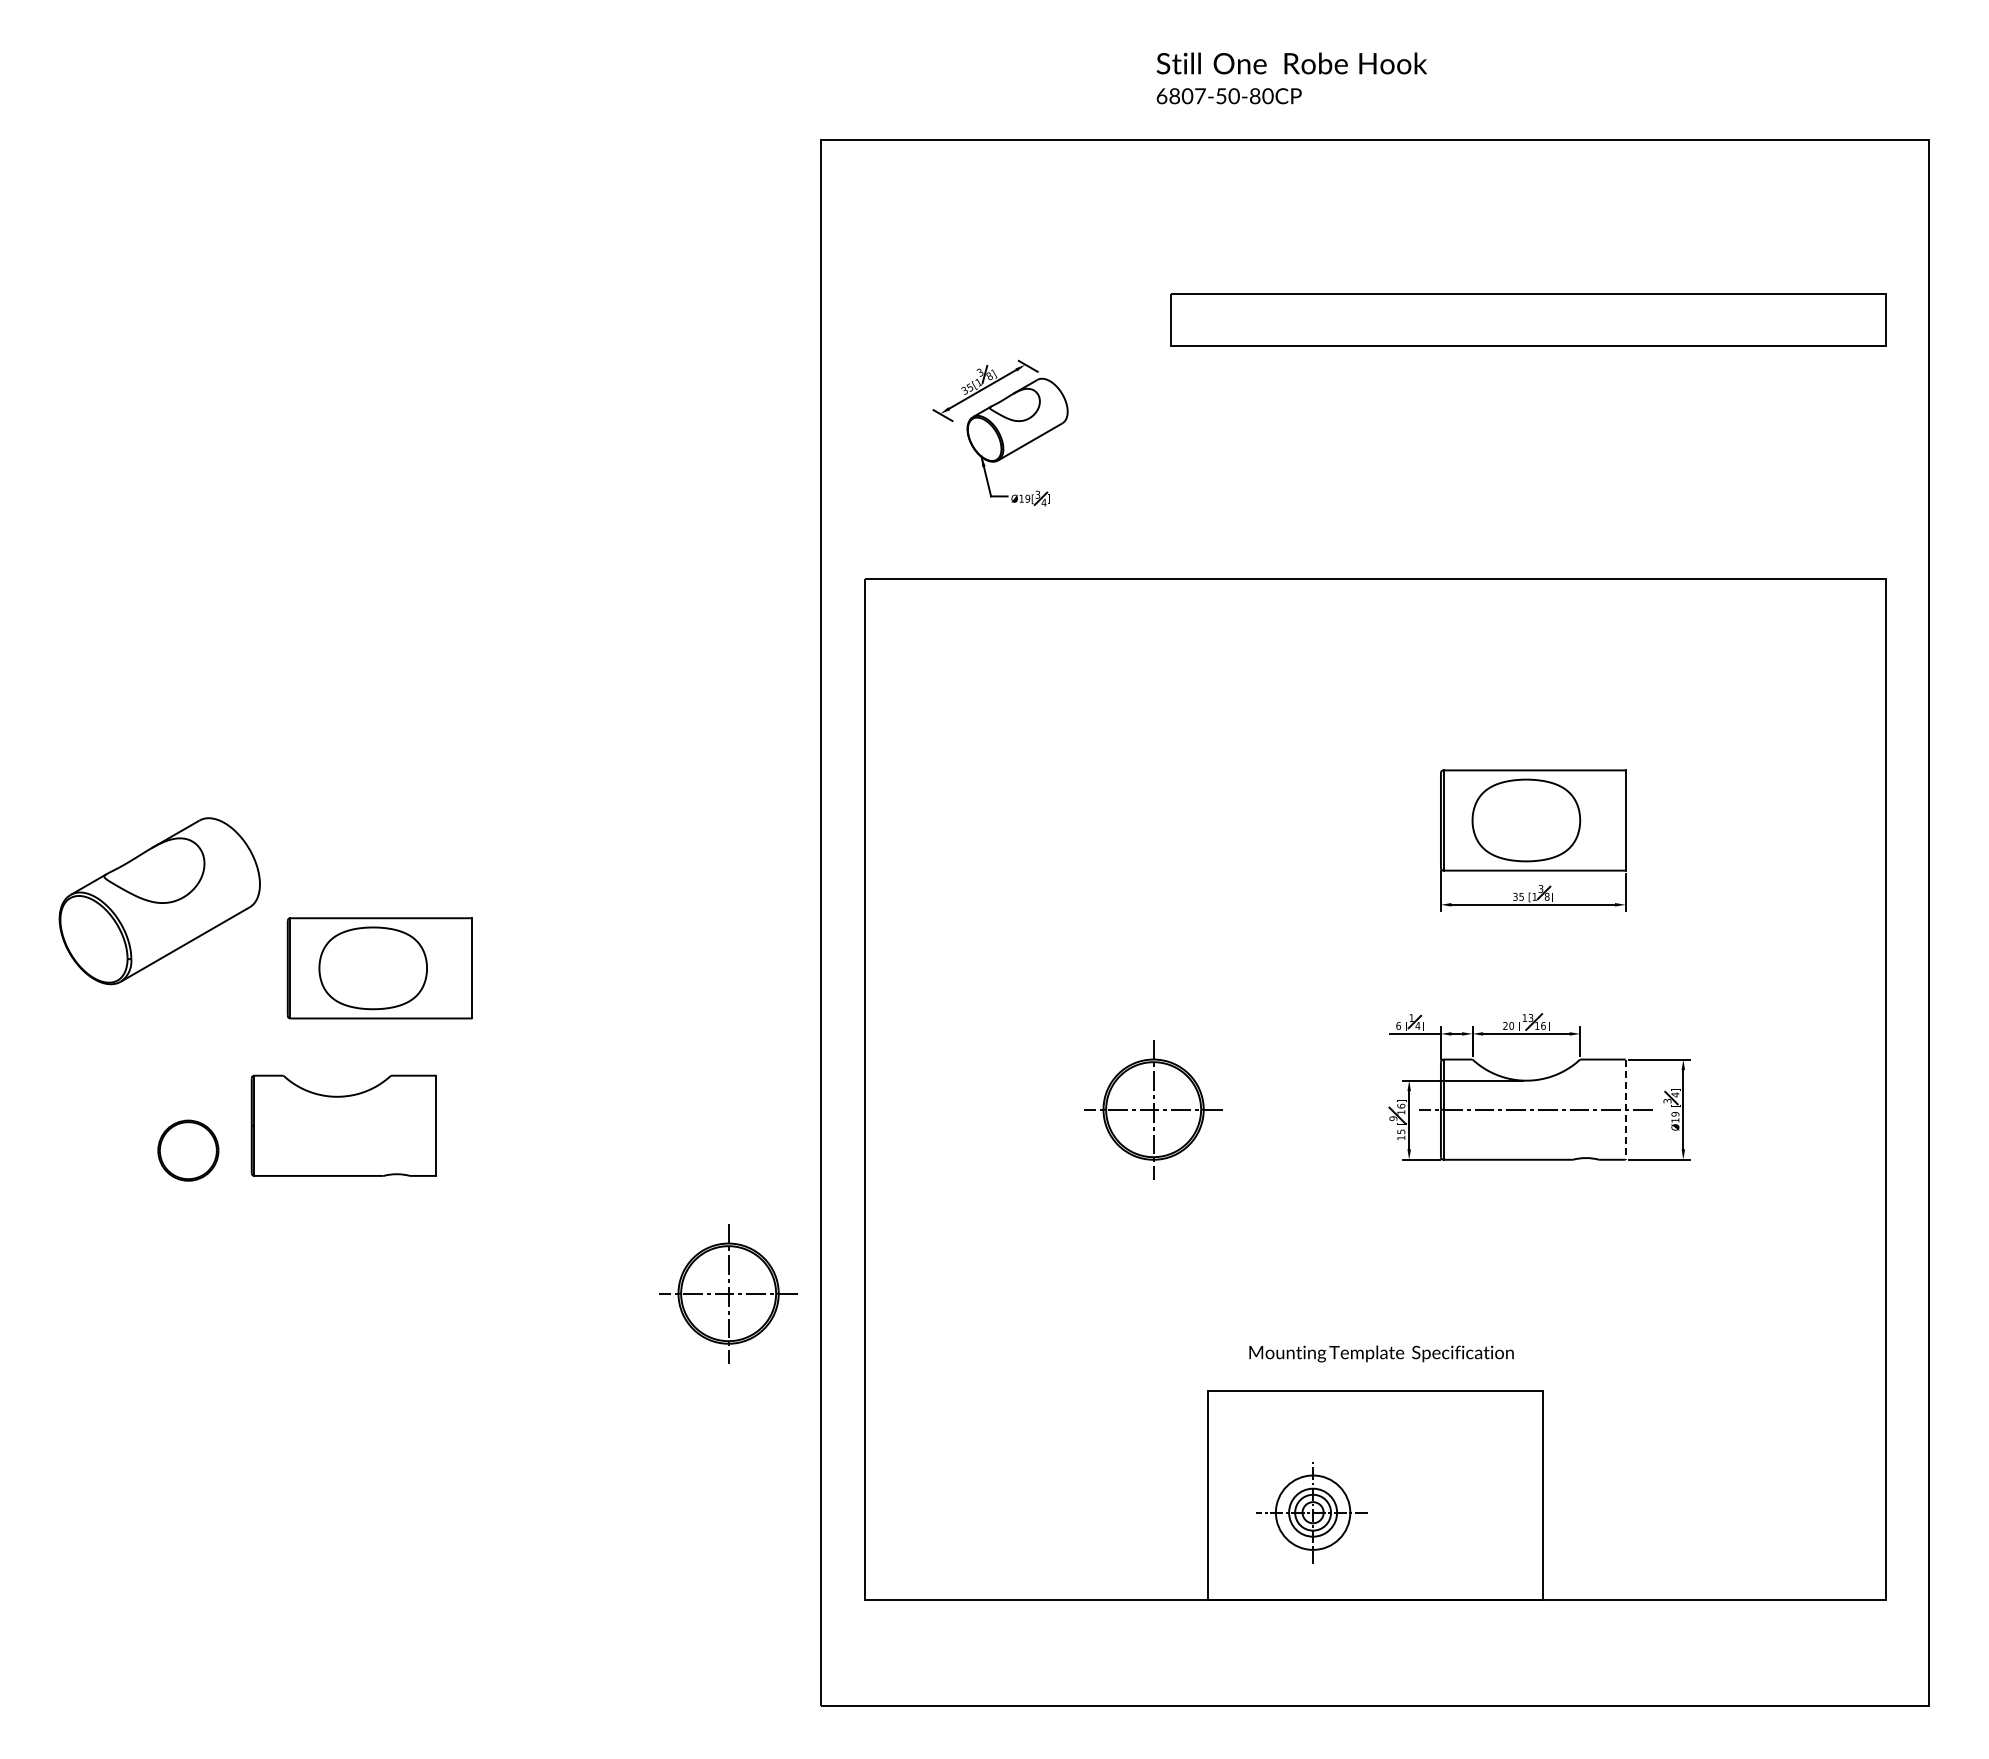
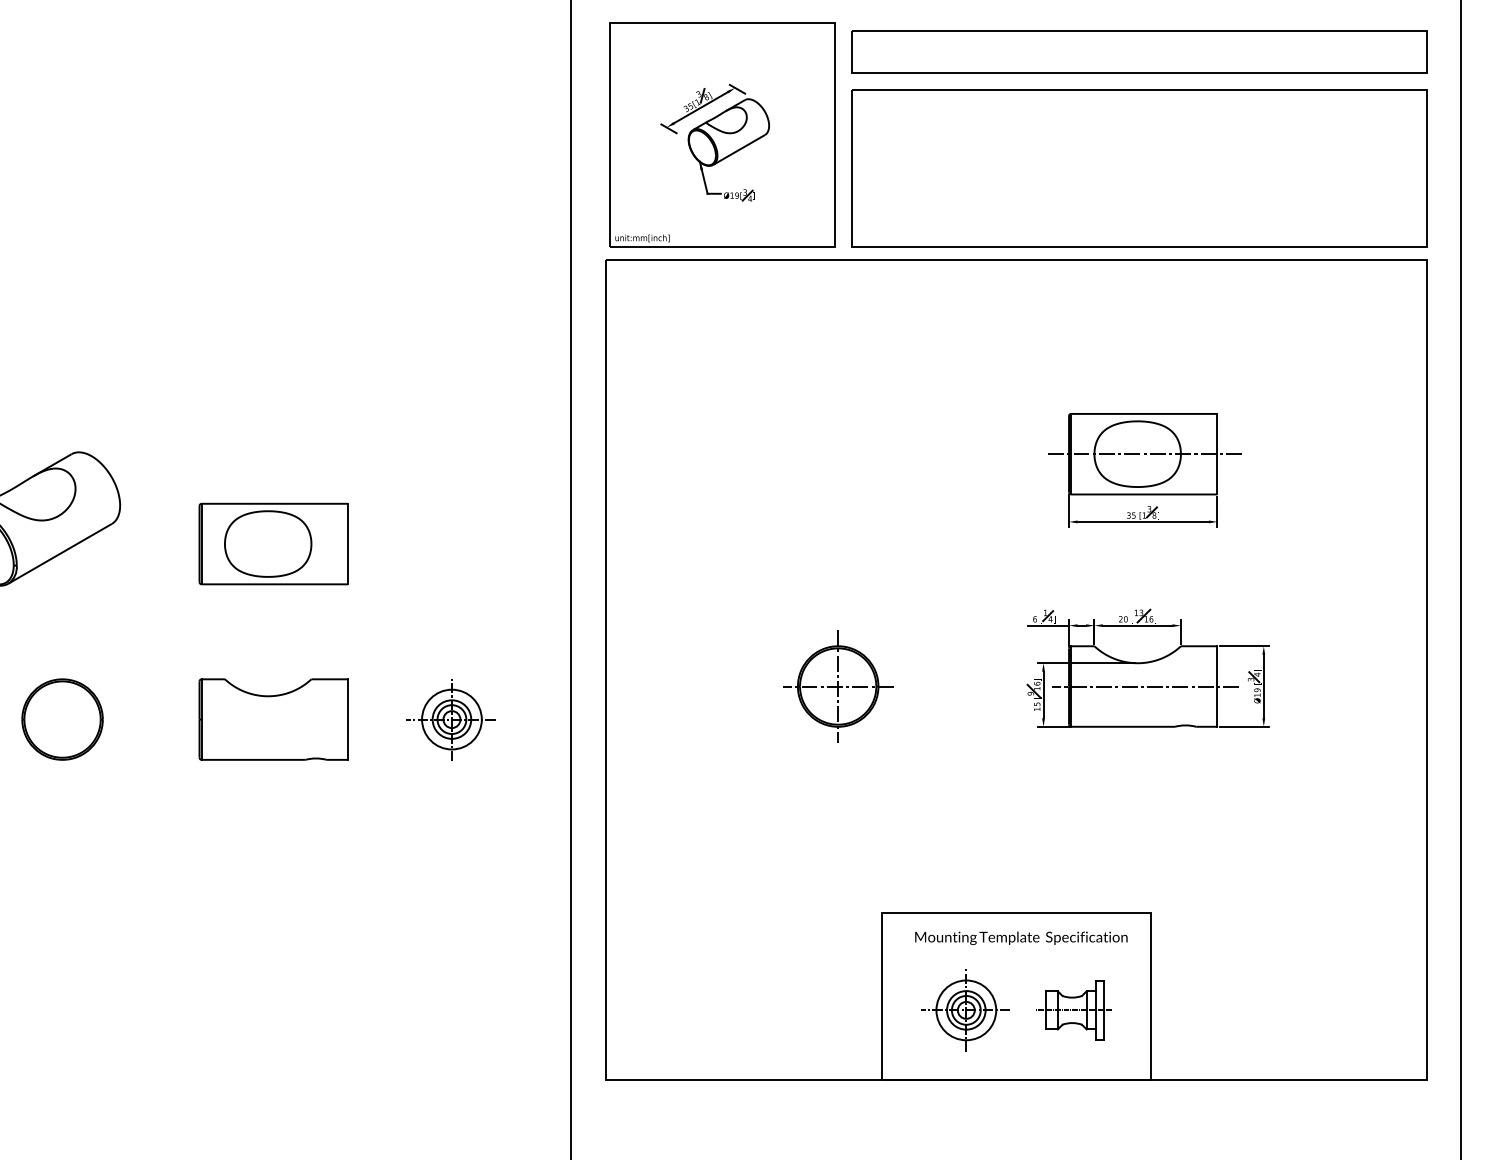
part: (1009, 422) -> (722, 134), added
part: (1528, 464) -> (1139, 168), added
line: (1534, 820) -> (1144, 454), added
part: (379, 968) -> (273, 544), moved
line: (1625, 1110) -> (1217, 687), dashed -> solid
part: (343, 1125) -> (273, 719), moved
part: (188, 1150) -> (62, 719), size x1.67
part: (671, 1151) -> (450, 720), added
part: (728, 1293) -> (496, 834), removed
text: (1381, 1353) -> (1021, 937), moved
part: (1446, 1512) -> (1073, 1010), added

